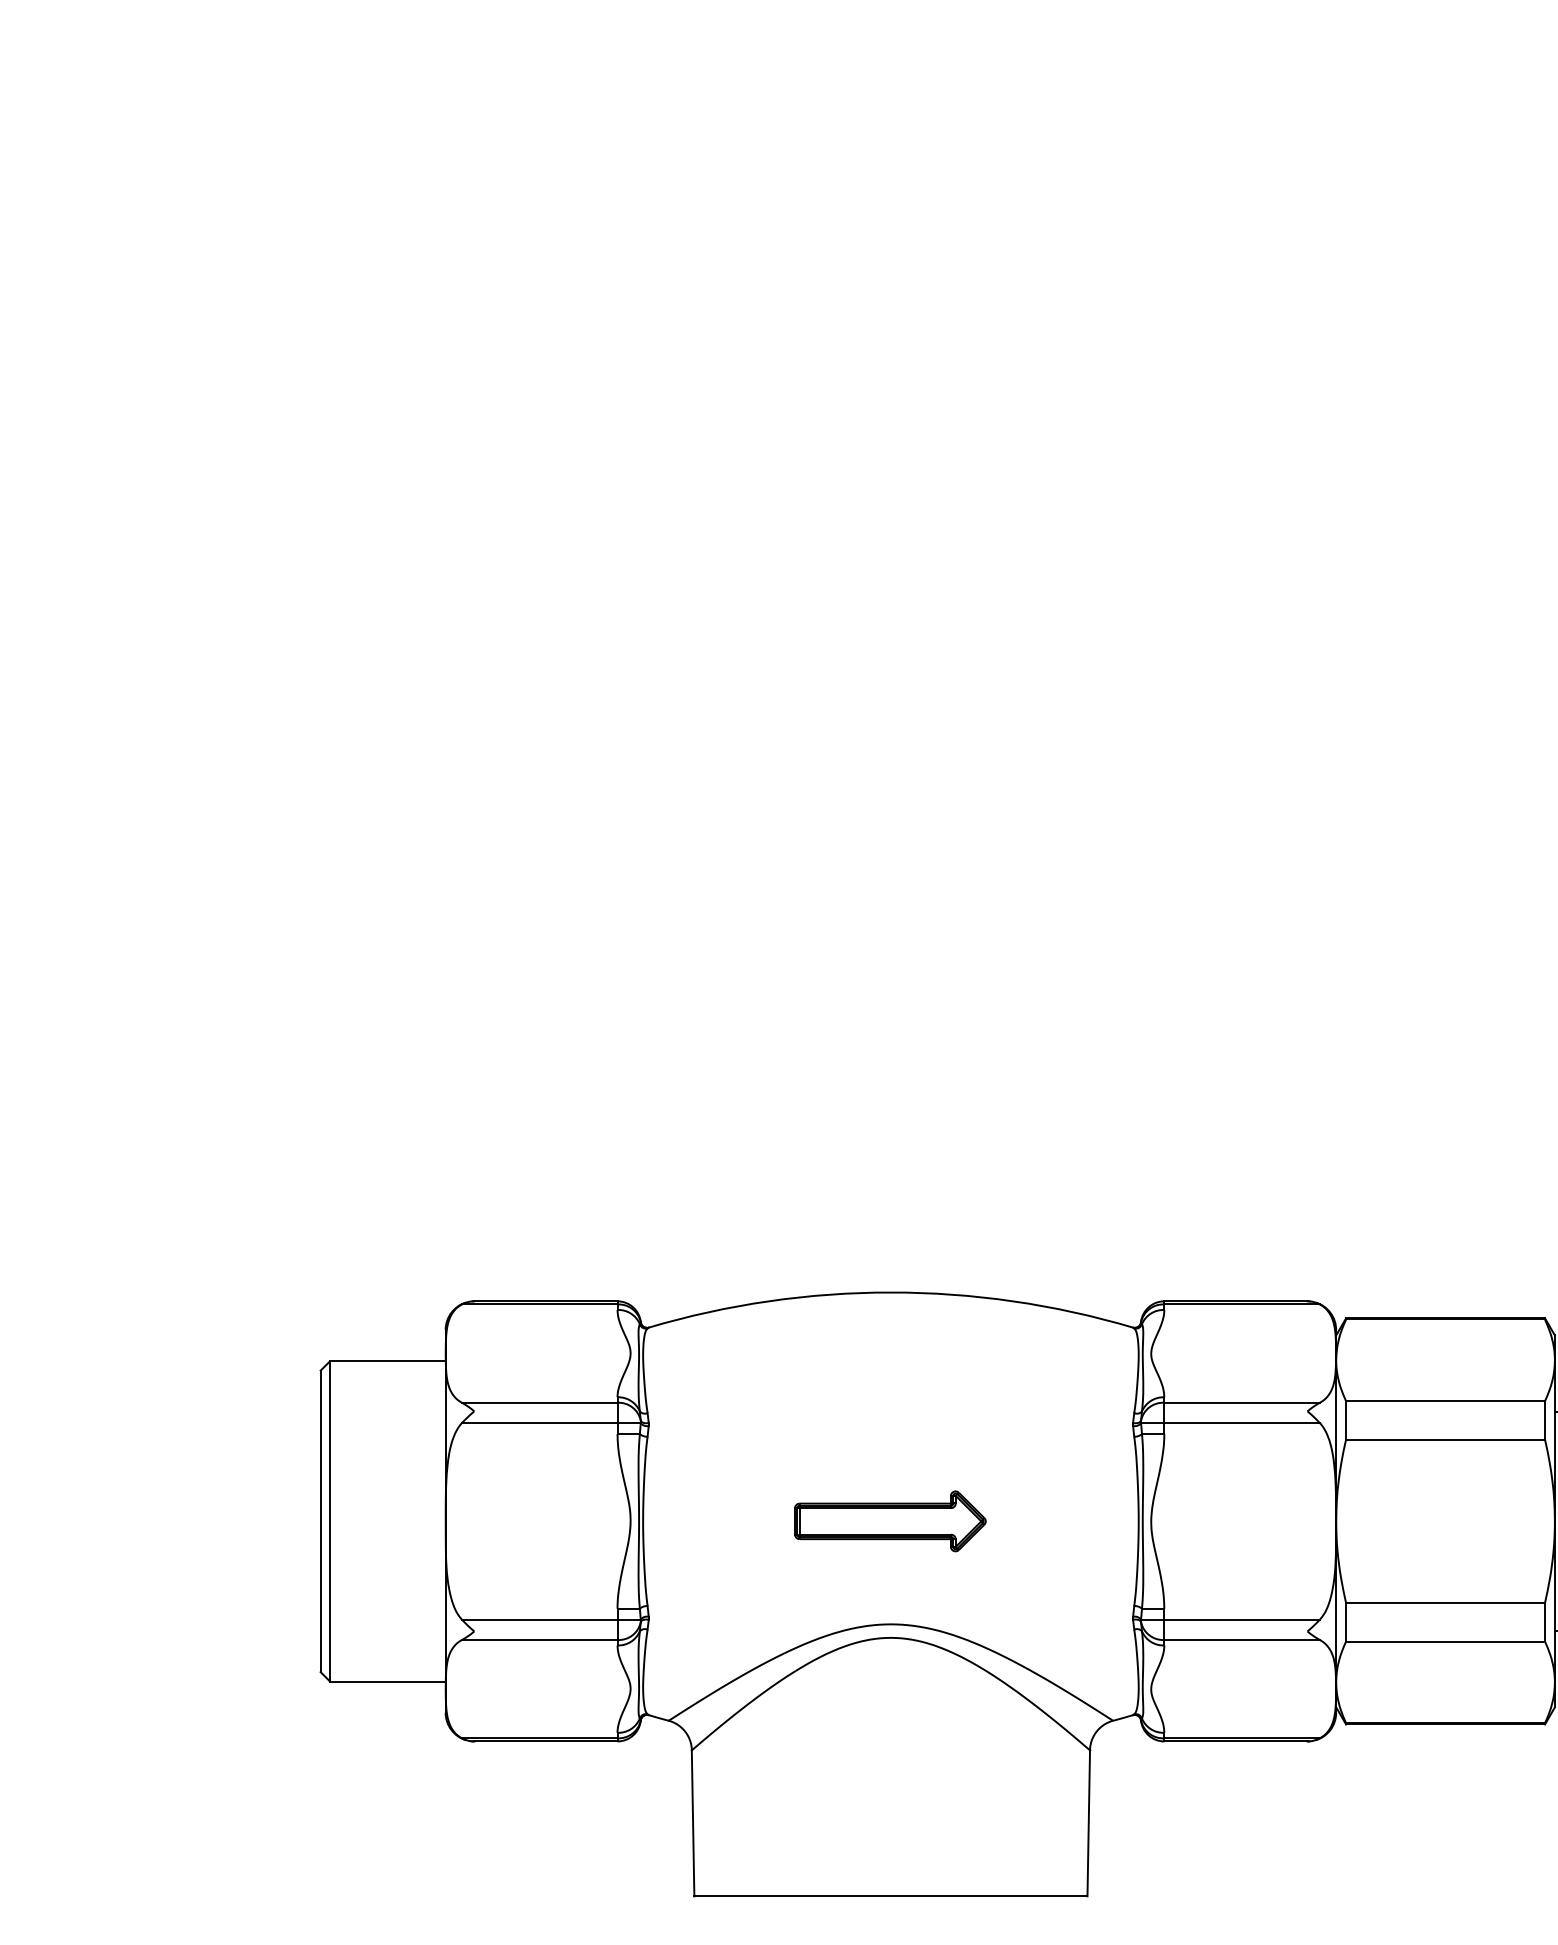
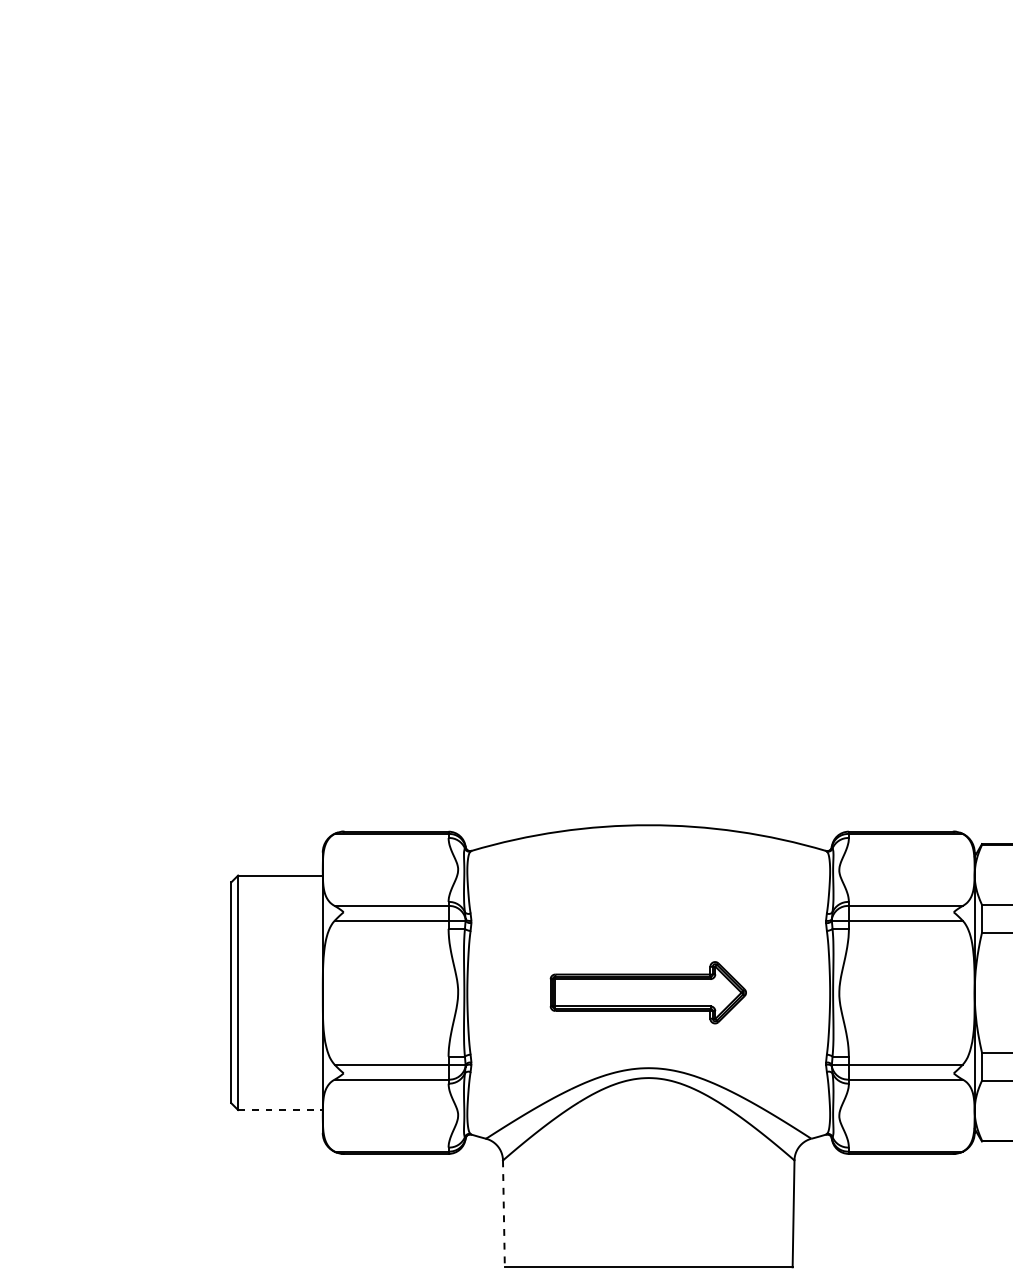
part: (890, 1521) -> (648, 992), size x1.4
line: (387, 1681) -> (280, 1110), solid -> dashed
line: (693, 1823) -> (504, 1213), solid -> dashed

